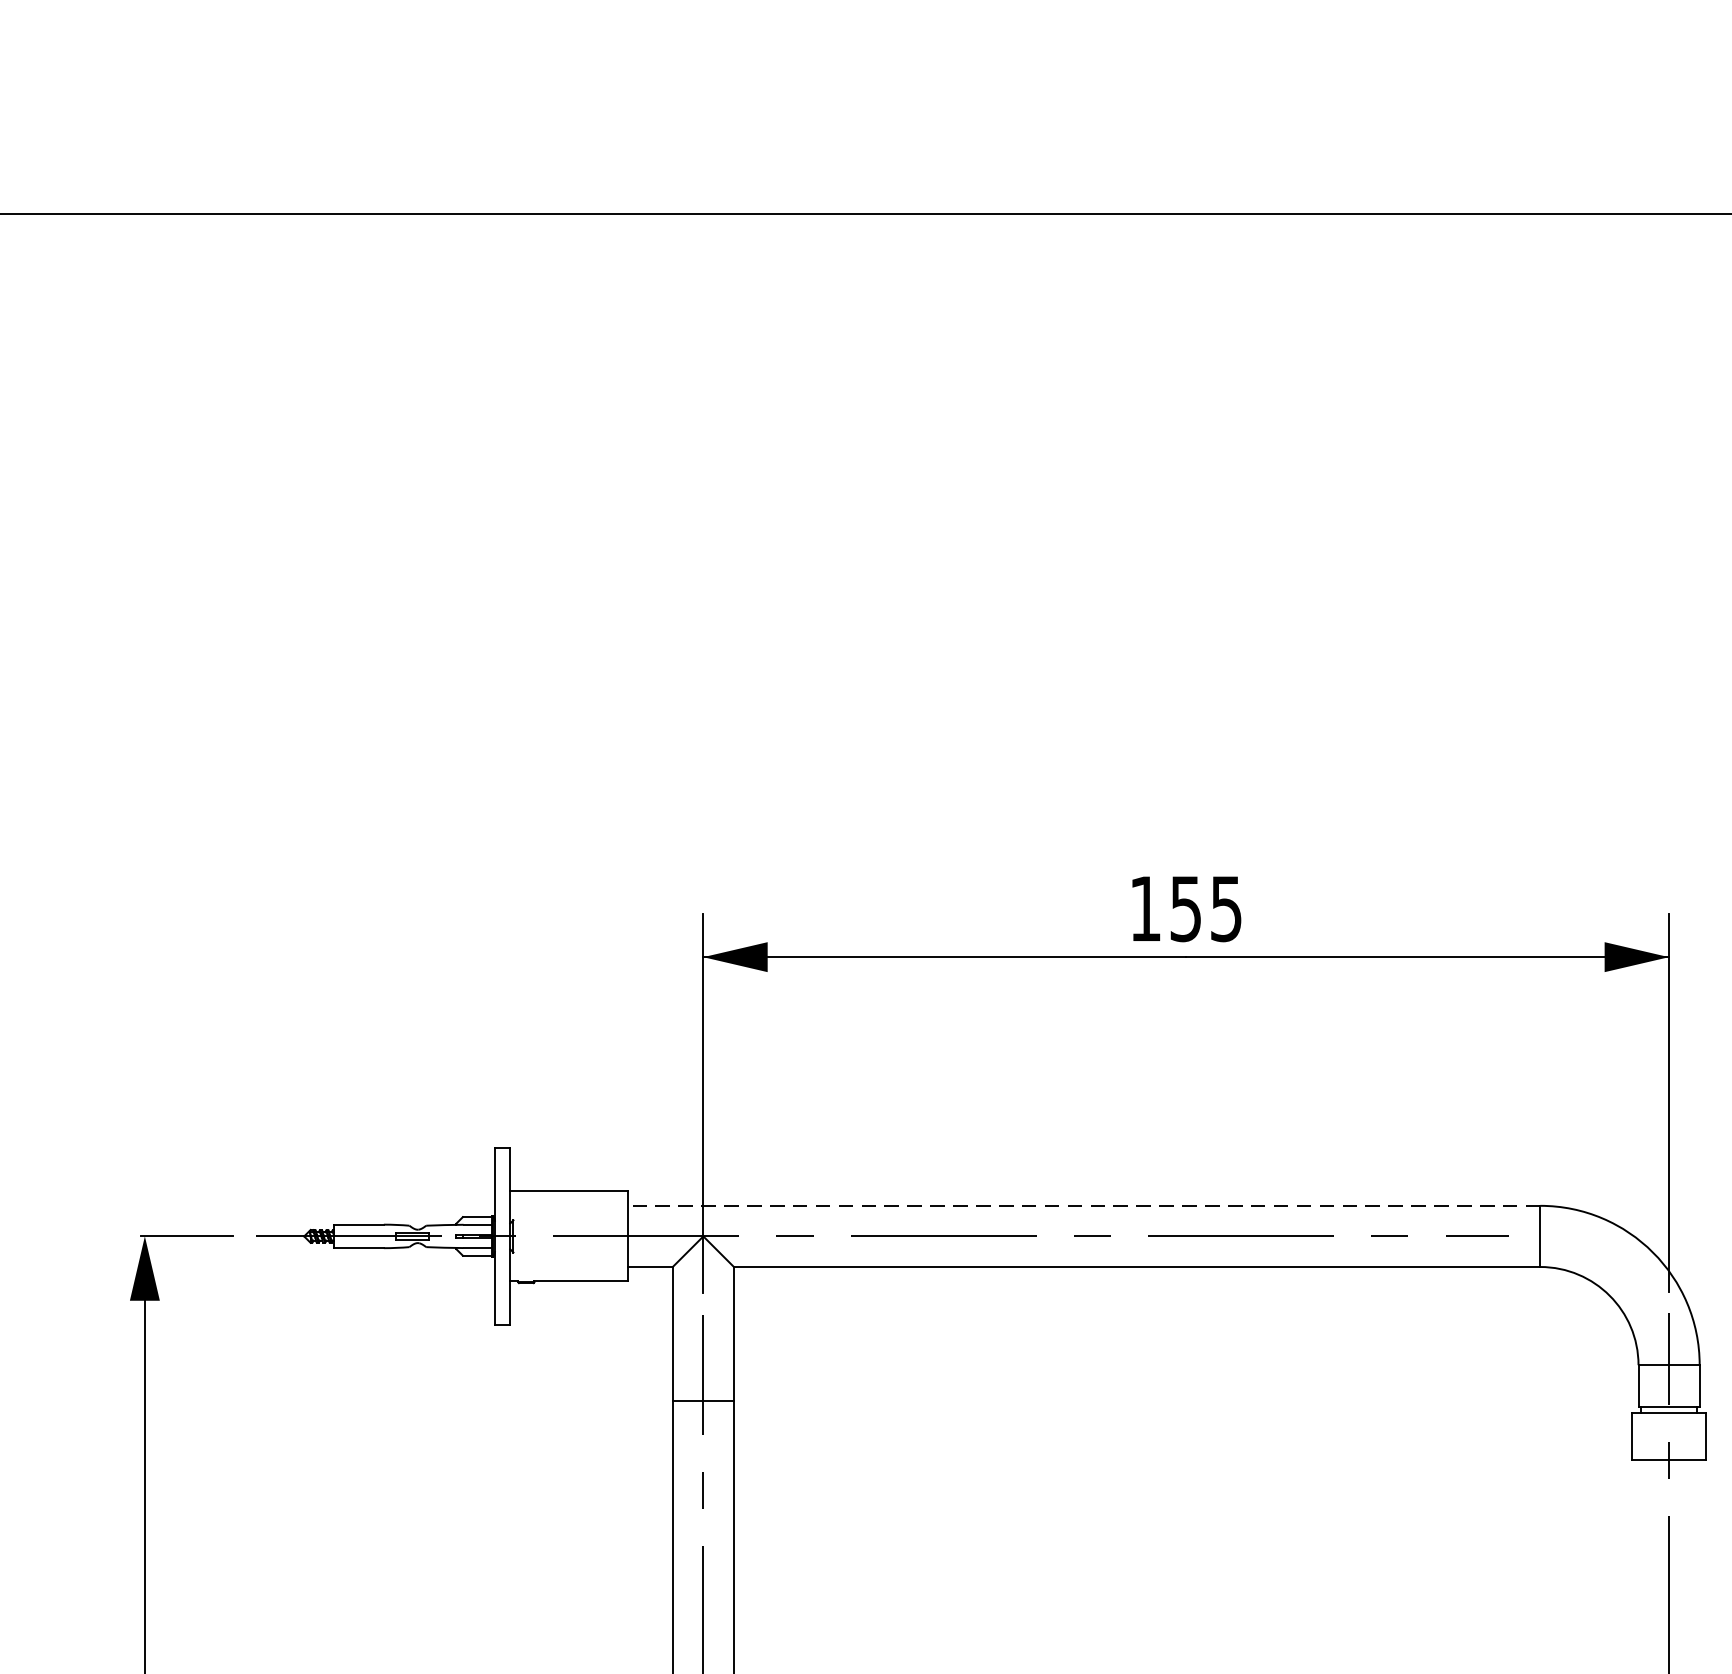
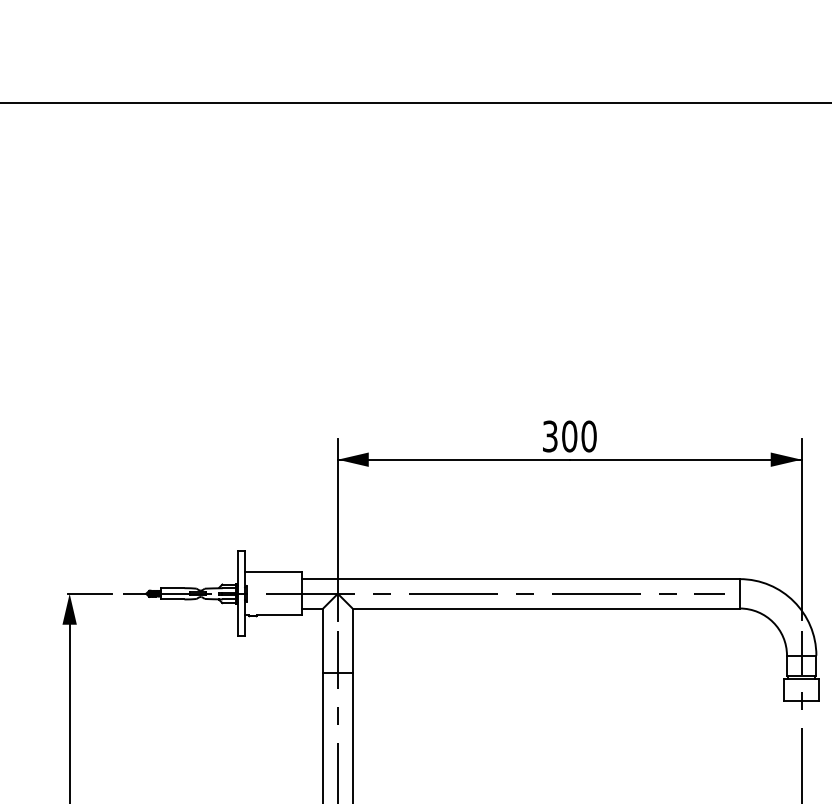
text: (1185, 908) -> (569, 436), 155 -> 300
line: (1083, 1206) -> (520, 579), dashed -> solid

